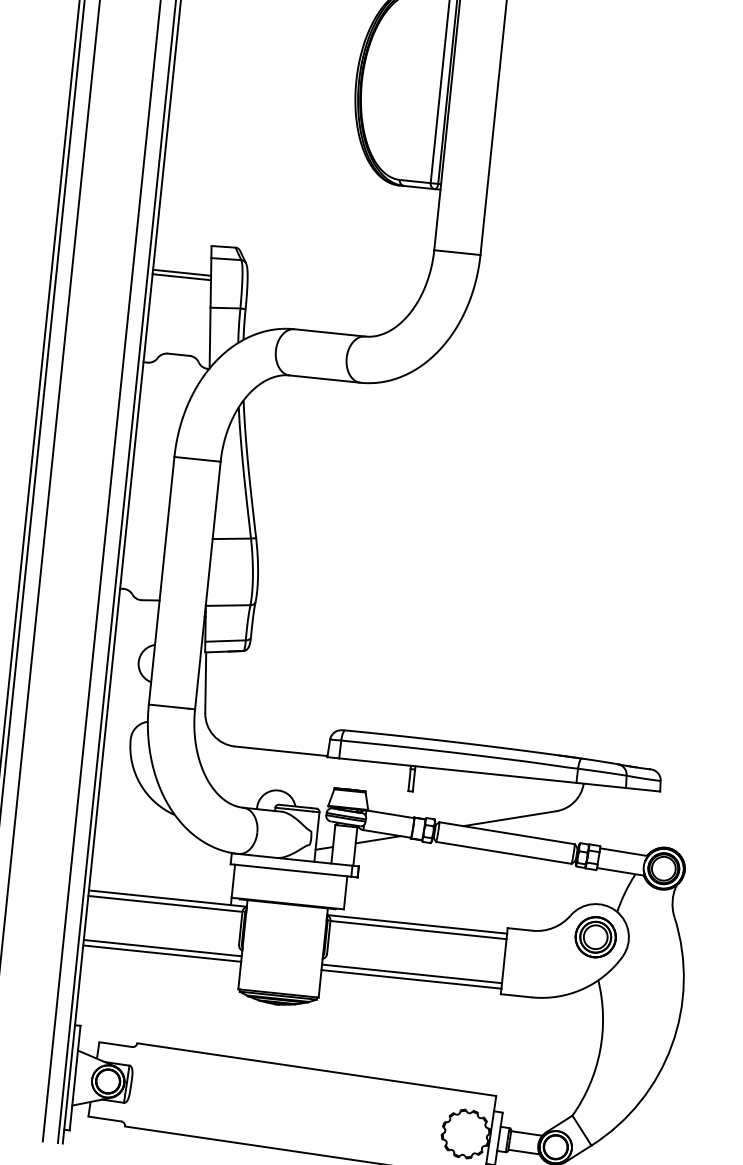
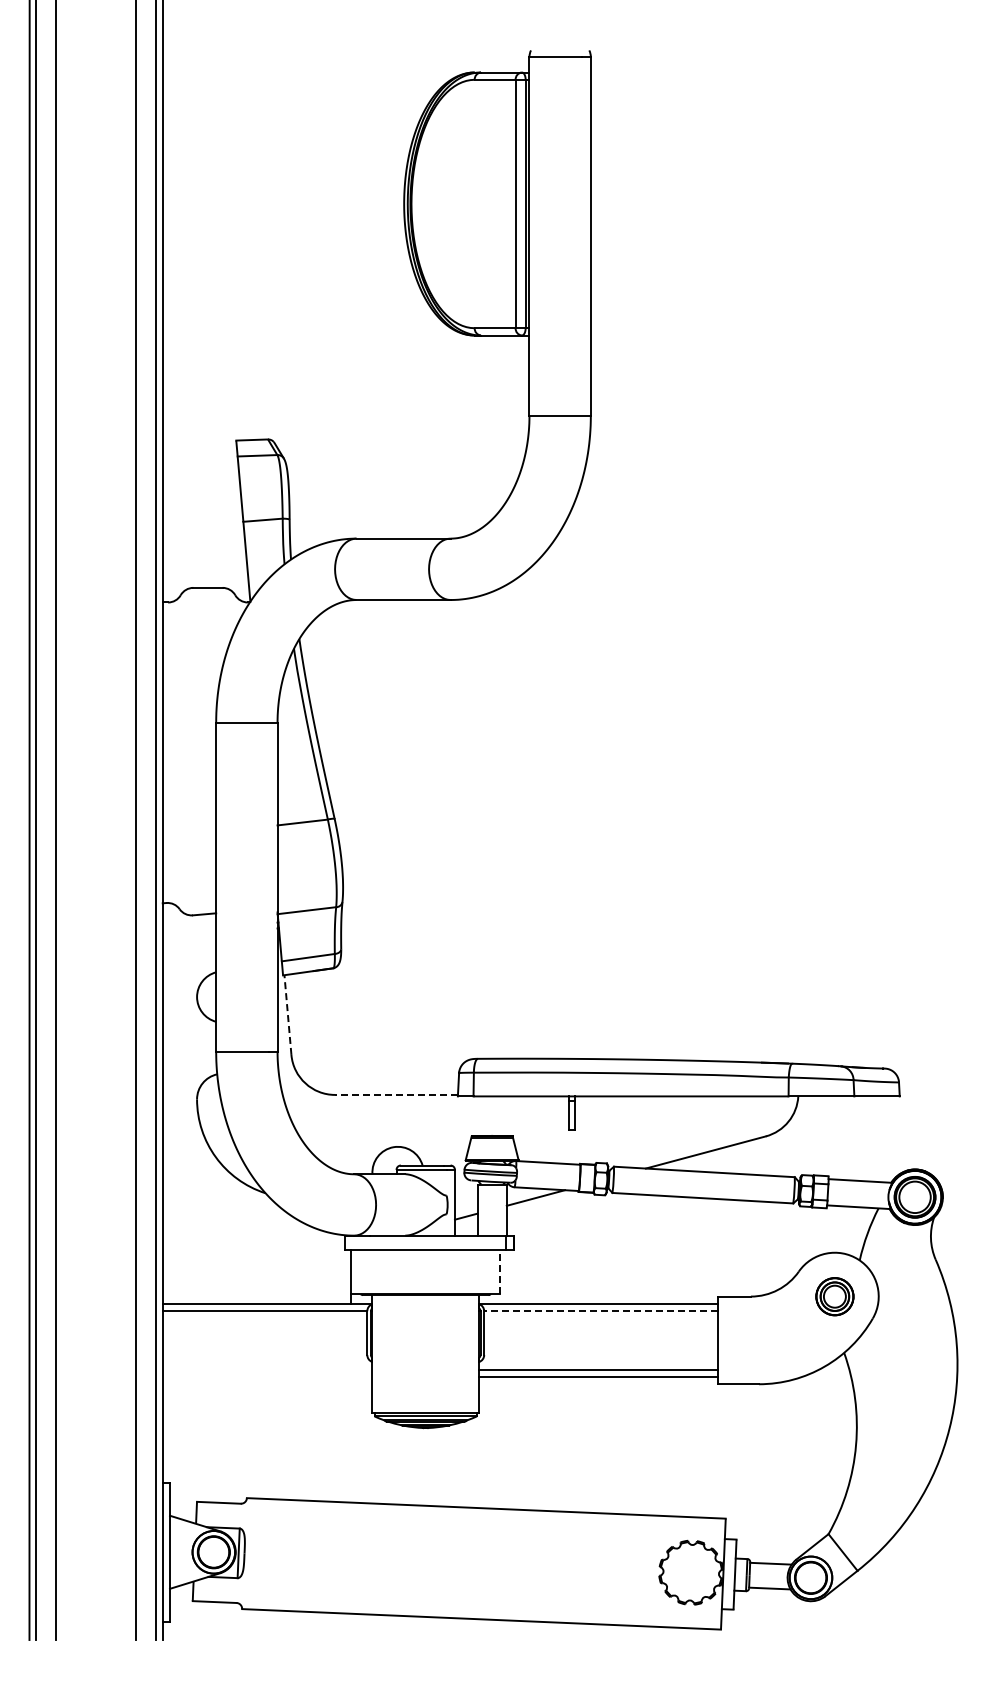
line: (181, 272) -> (200, 479), removed
line: (181, 277) -> (201, 485), removed
line: (205, 682) -> (287, 1014), solid -> dashed
line: (281, 750) -> (396, 1094), solid -> dashed
line: (345, 893) -> (500, 1272), solid -> dashed
line: (418, 930) -> (601, 1311), solid -> dashed
part: (595, 937) -> (834, 1296), size x0.7
line: (162, 948) -> (267, 1369), removed
line: (162, 953) -> (267, 1376), removed

